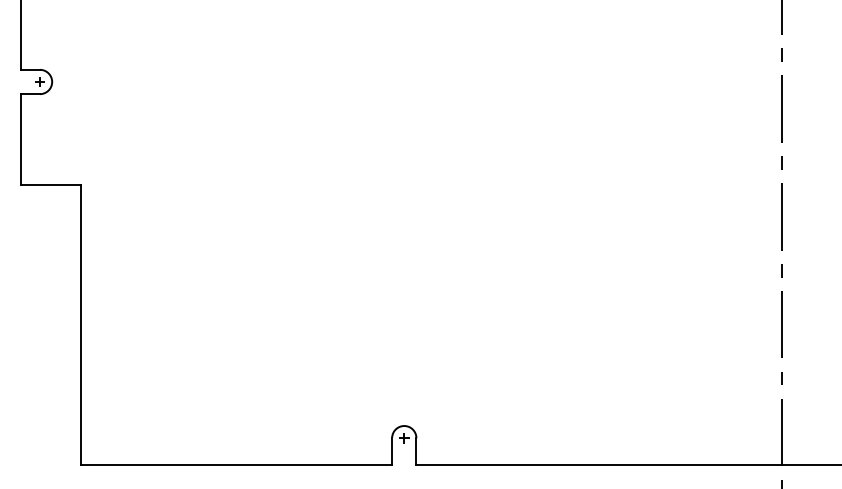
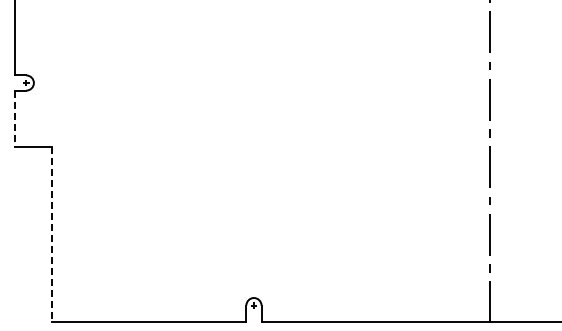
line: (21, 140) -> (14, 119), solid -> dashed
line: (80, 324) -> (51, 234), solid -> dashed

